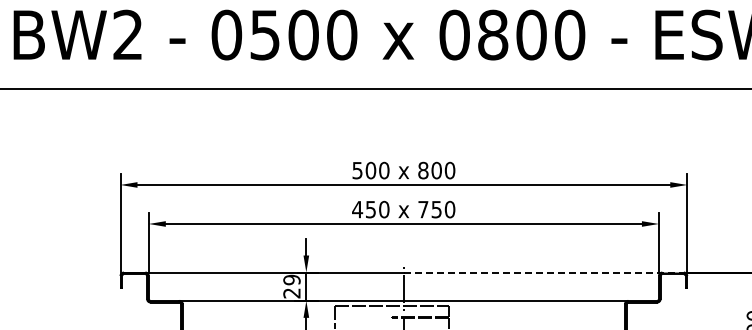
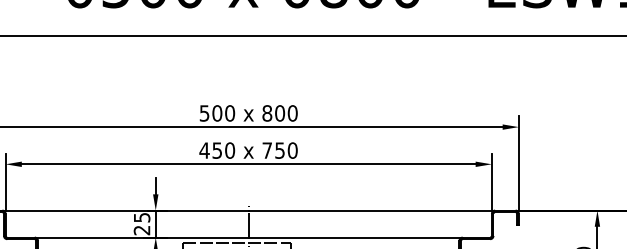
line: (543, 272) -> (381, 210), dashed -> solid
text: (291, 279) -> (141, 217), 29 -> 25

